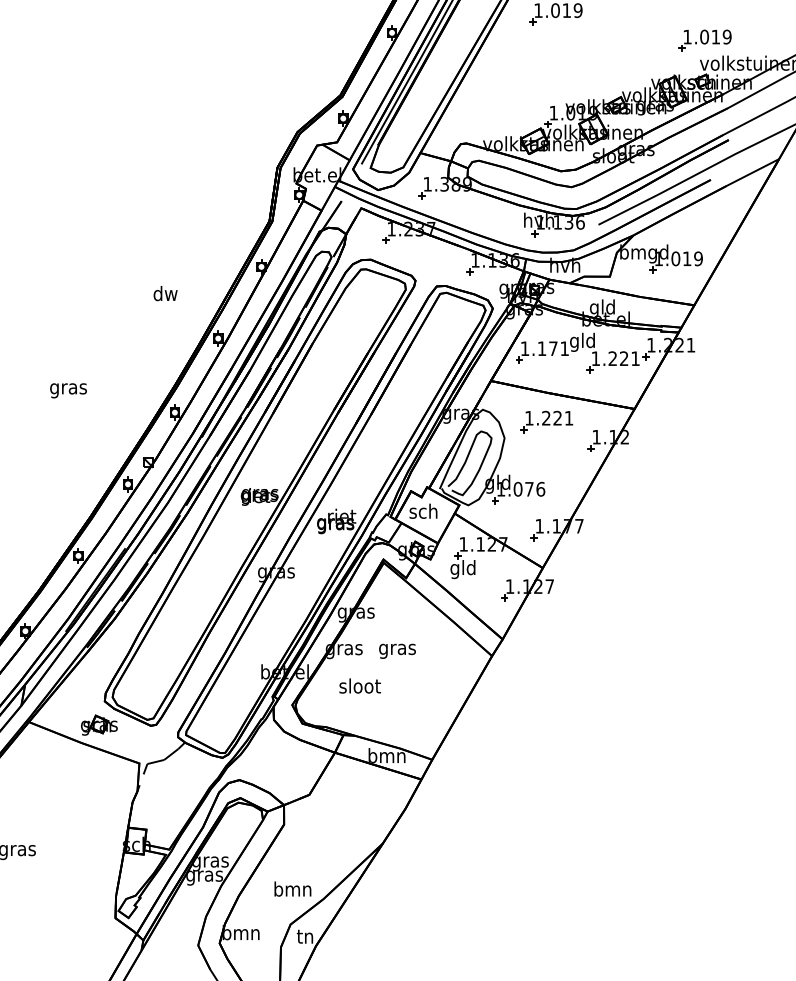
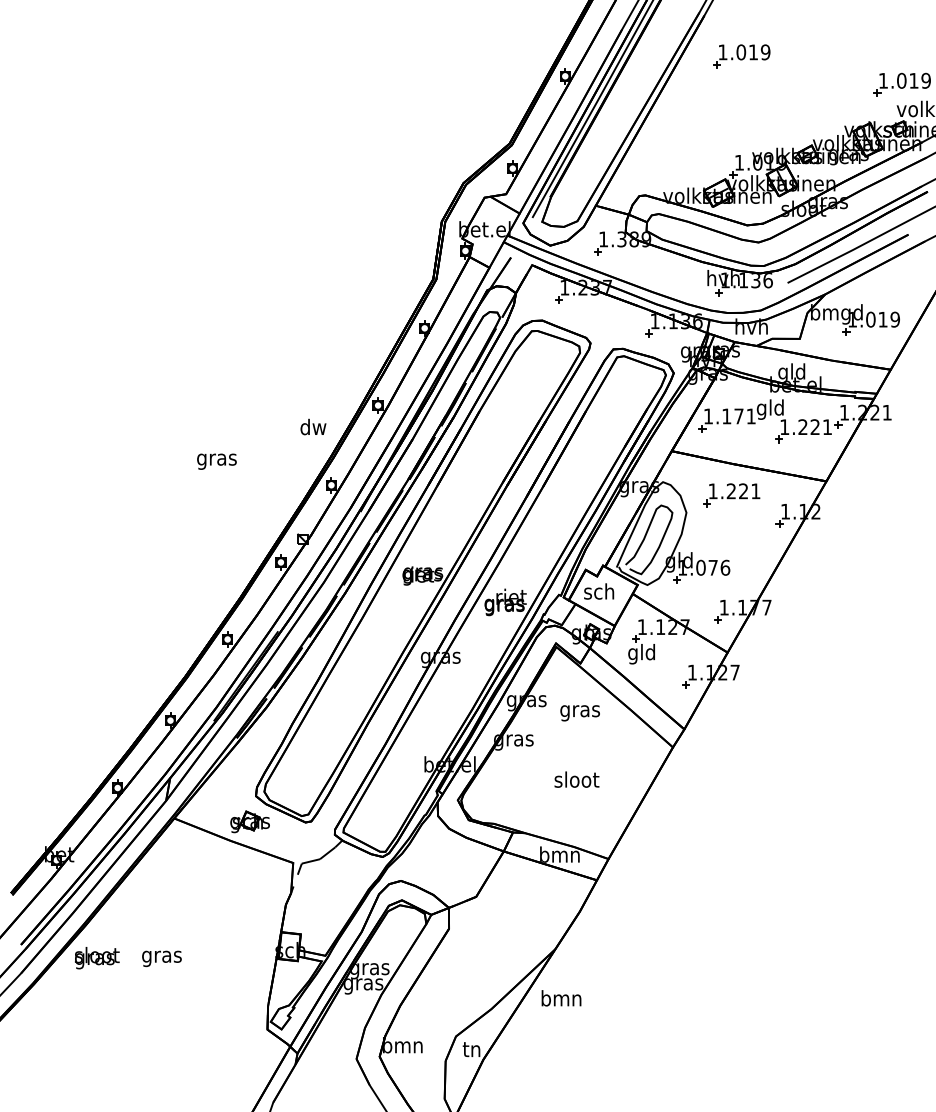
text: (165, 293) -> (313, 426), moved
text: (396, 651) -> (579, 713), moved
text: (359, 685) -> (576, 779), moved
text: (292, 889) -> (561, 998), moved

